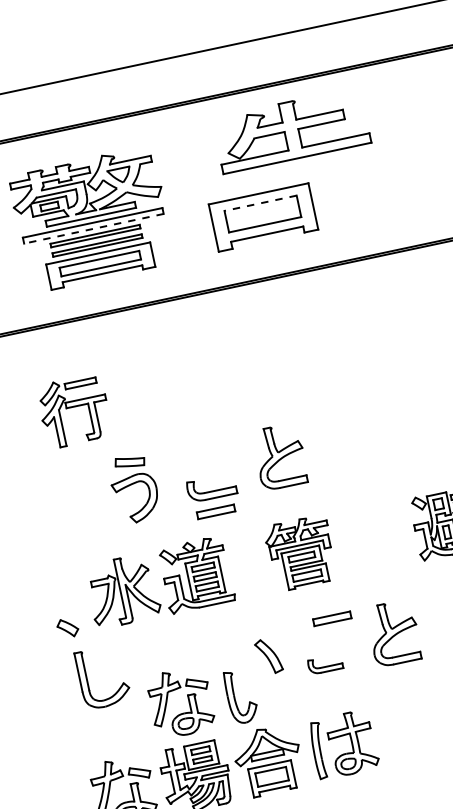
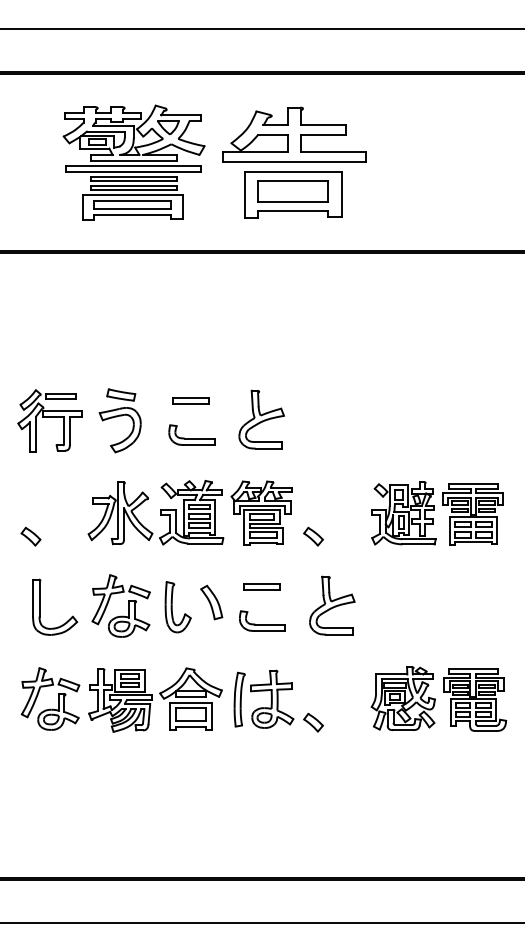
part: (291, 130) -> (294, 134), moved
line: (260, 202) -> (293, 180), dashed -> solid
line: (93, 228) -> (133, 171), dashed -> solid
part: (73, 410) -> (49, 420), moved
part: (215, 511) -> (190, 400), moved
part: (359, 565) -> (313, 536), added
part: (159, 582) -> (155, 512), moved
part: (331, 618) -> (261, 586), moved
part: (325, 663) -> (262, 620), size x1.43
part: (87, 679) -> (40, 606), moved
part: (240, 696) -> (177, 607), moved
part: (188, 700) -> (128, 605), moved
part: (400, 757) -> (313, 722), added

